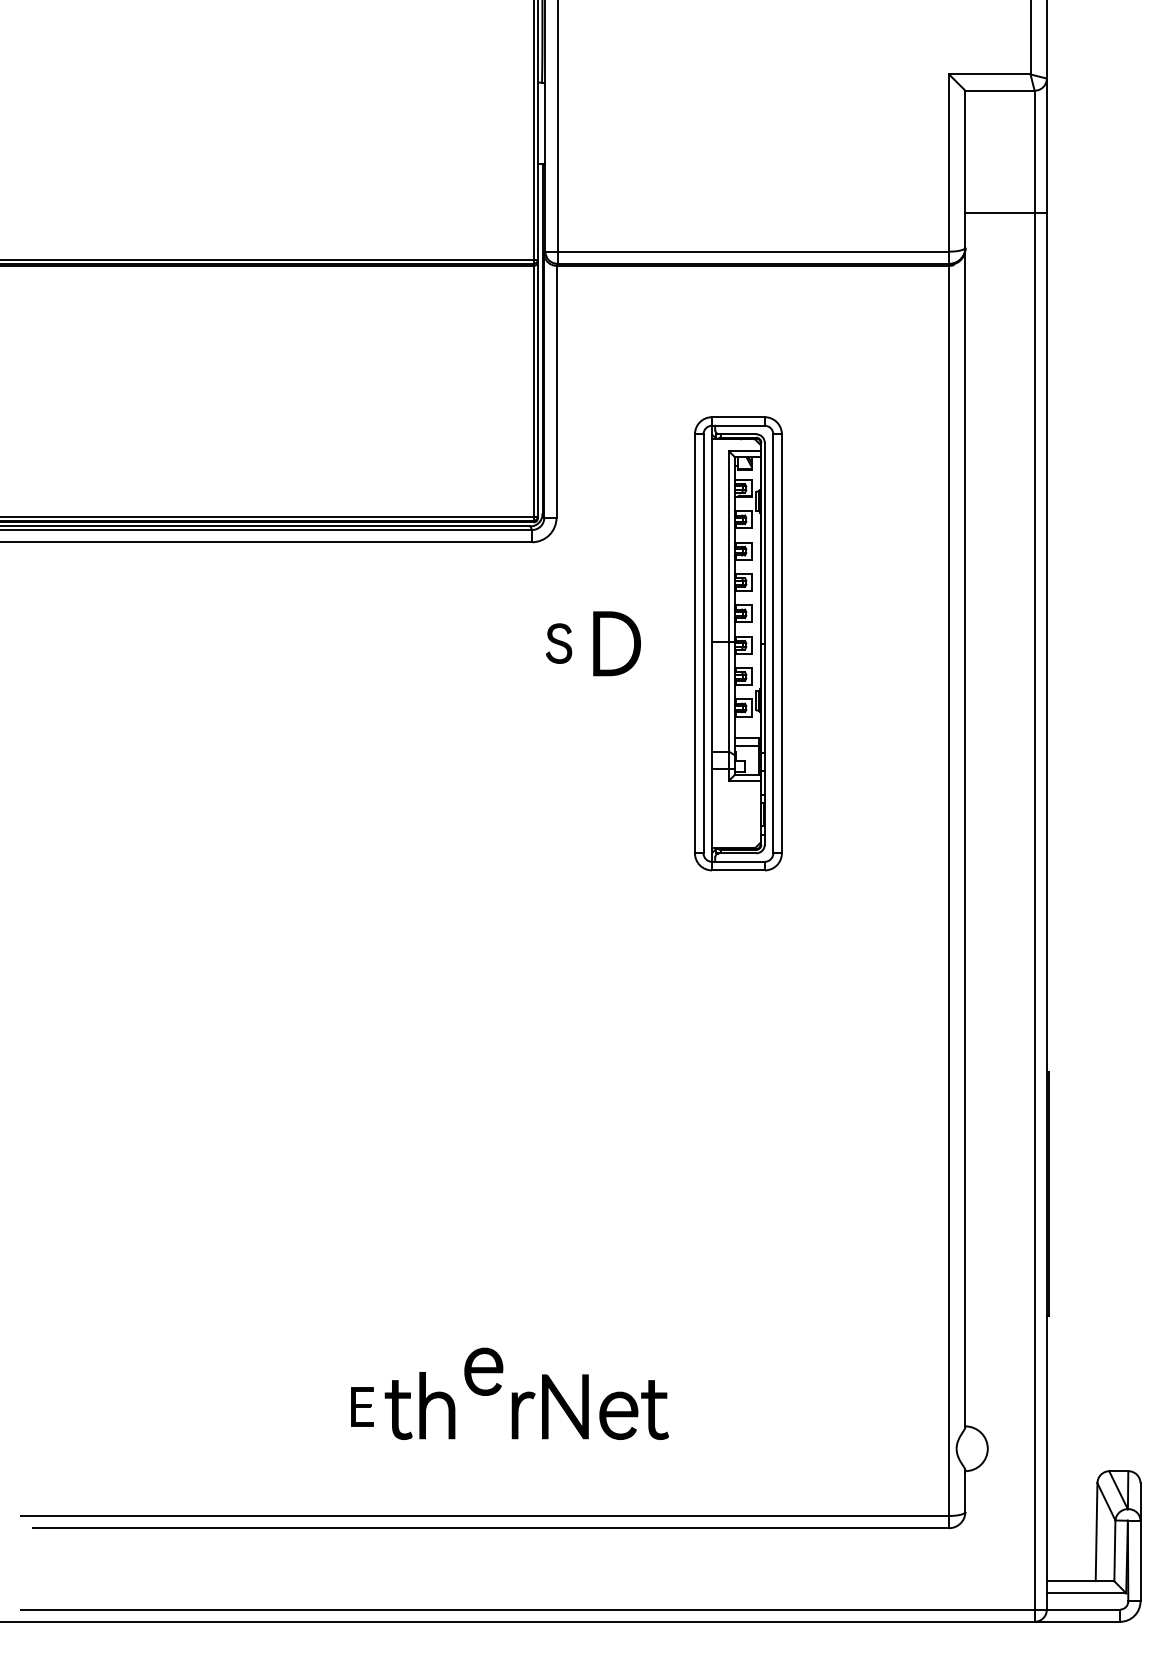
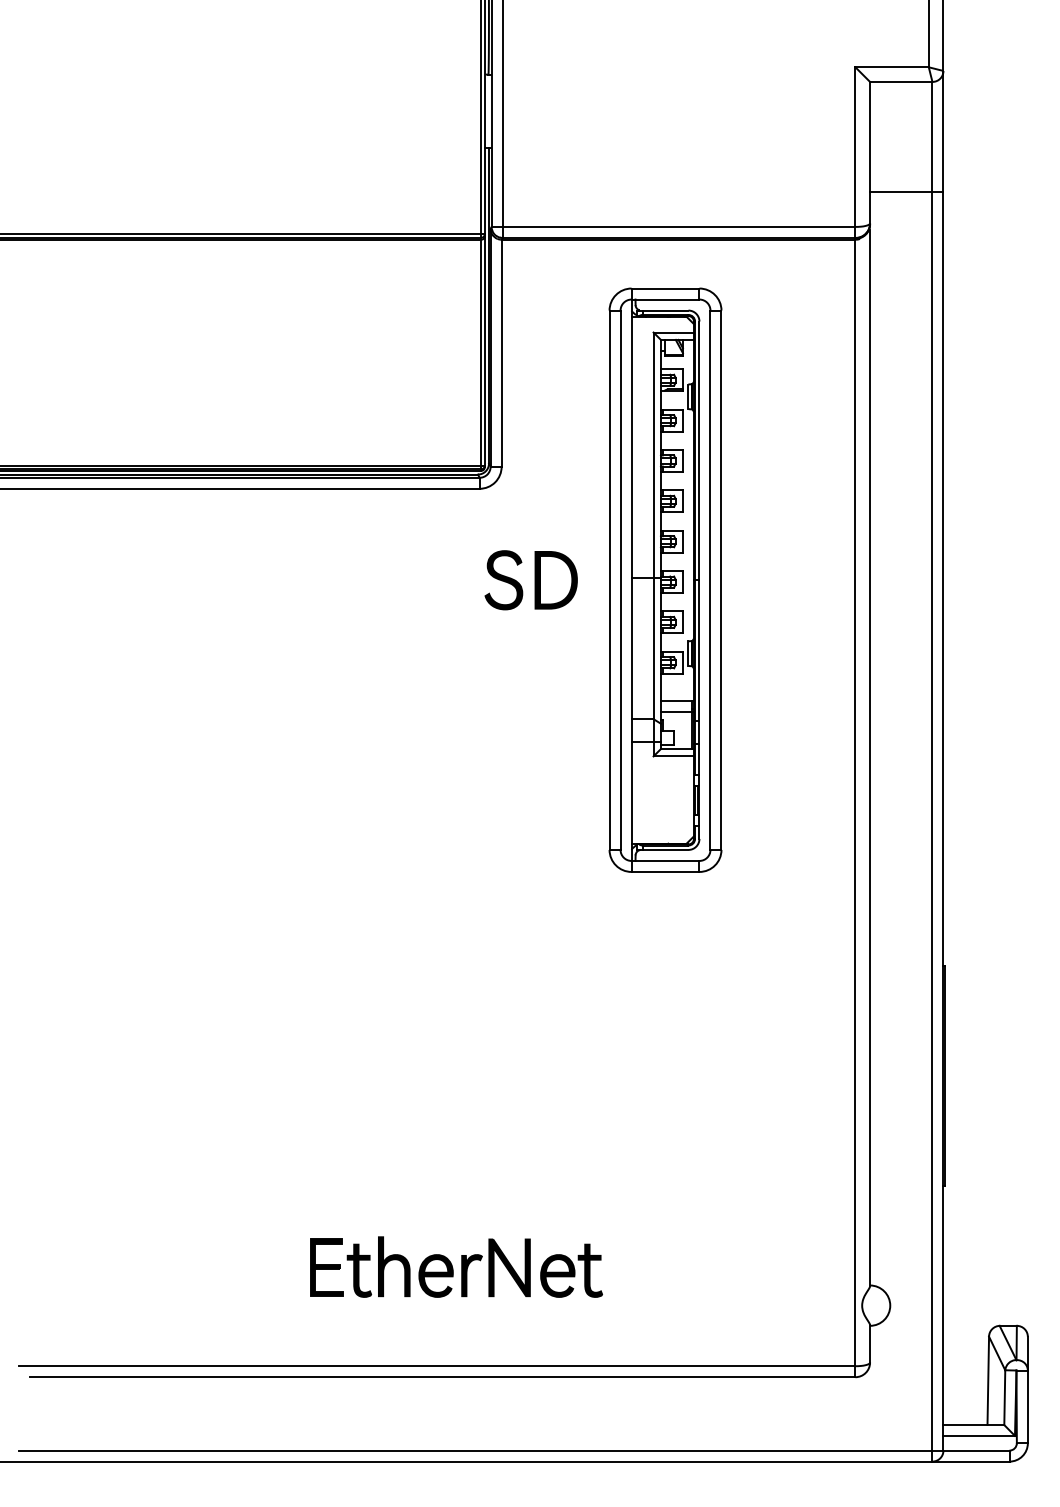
part: (558, 643) -> (503, 580), size x1.67
part: (738, 643) -> (665, 580), size x1.43
part: (483, 1371) -> (435, 1275), moved
part: (362, 1406) -> (326, 1267), size x1.67

